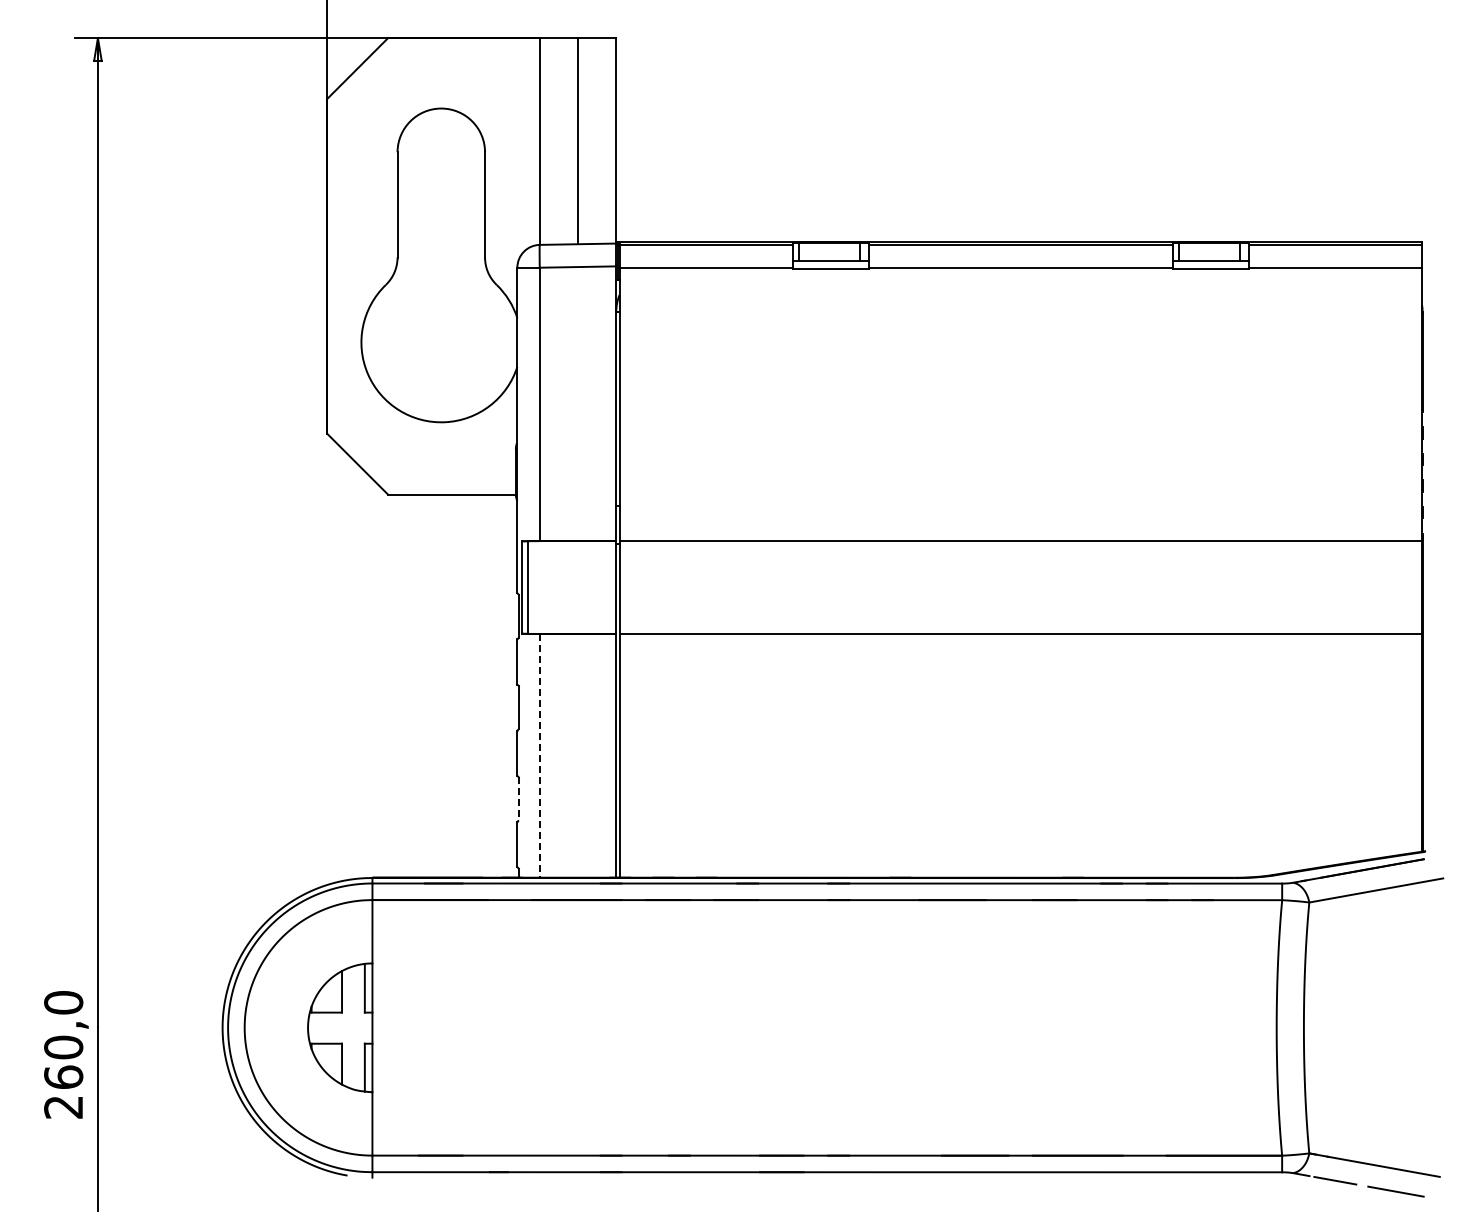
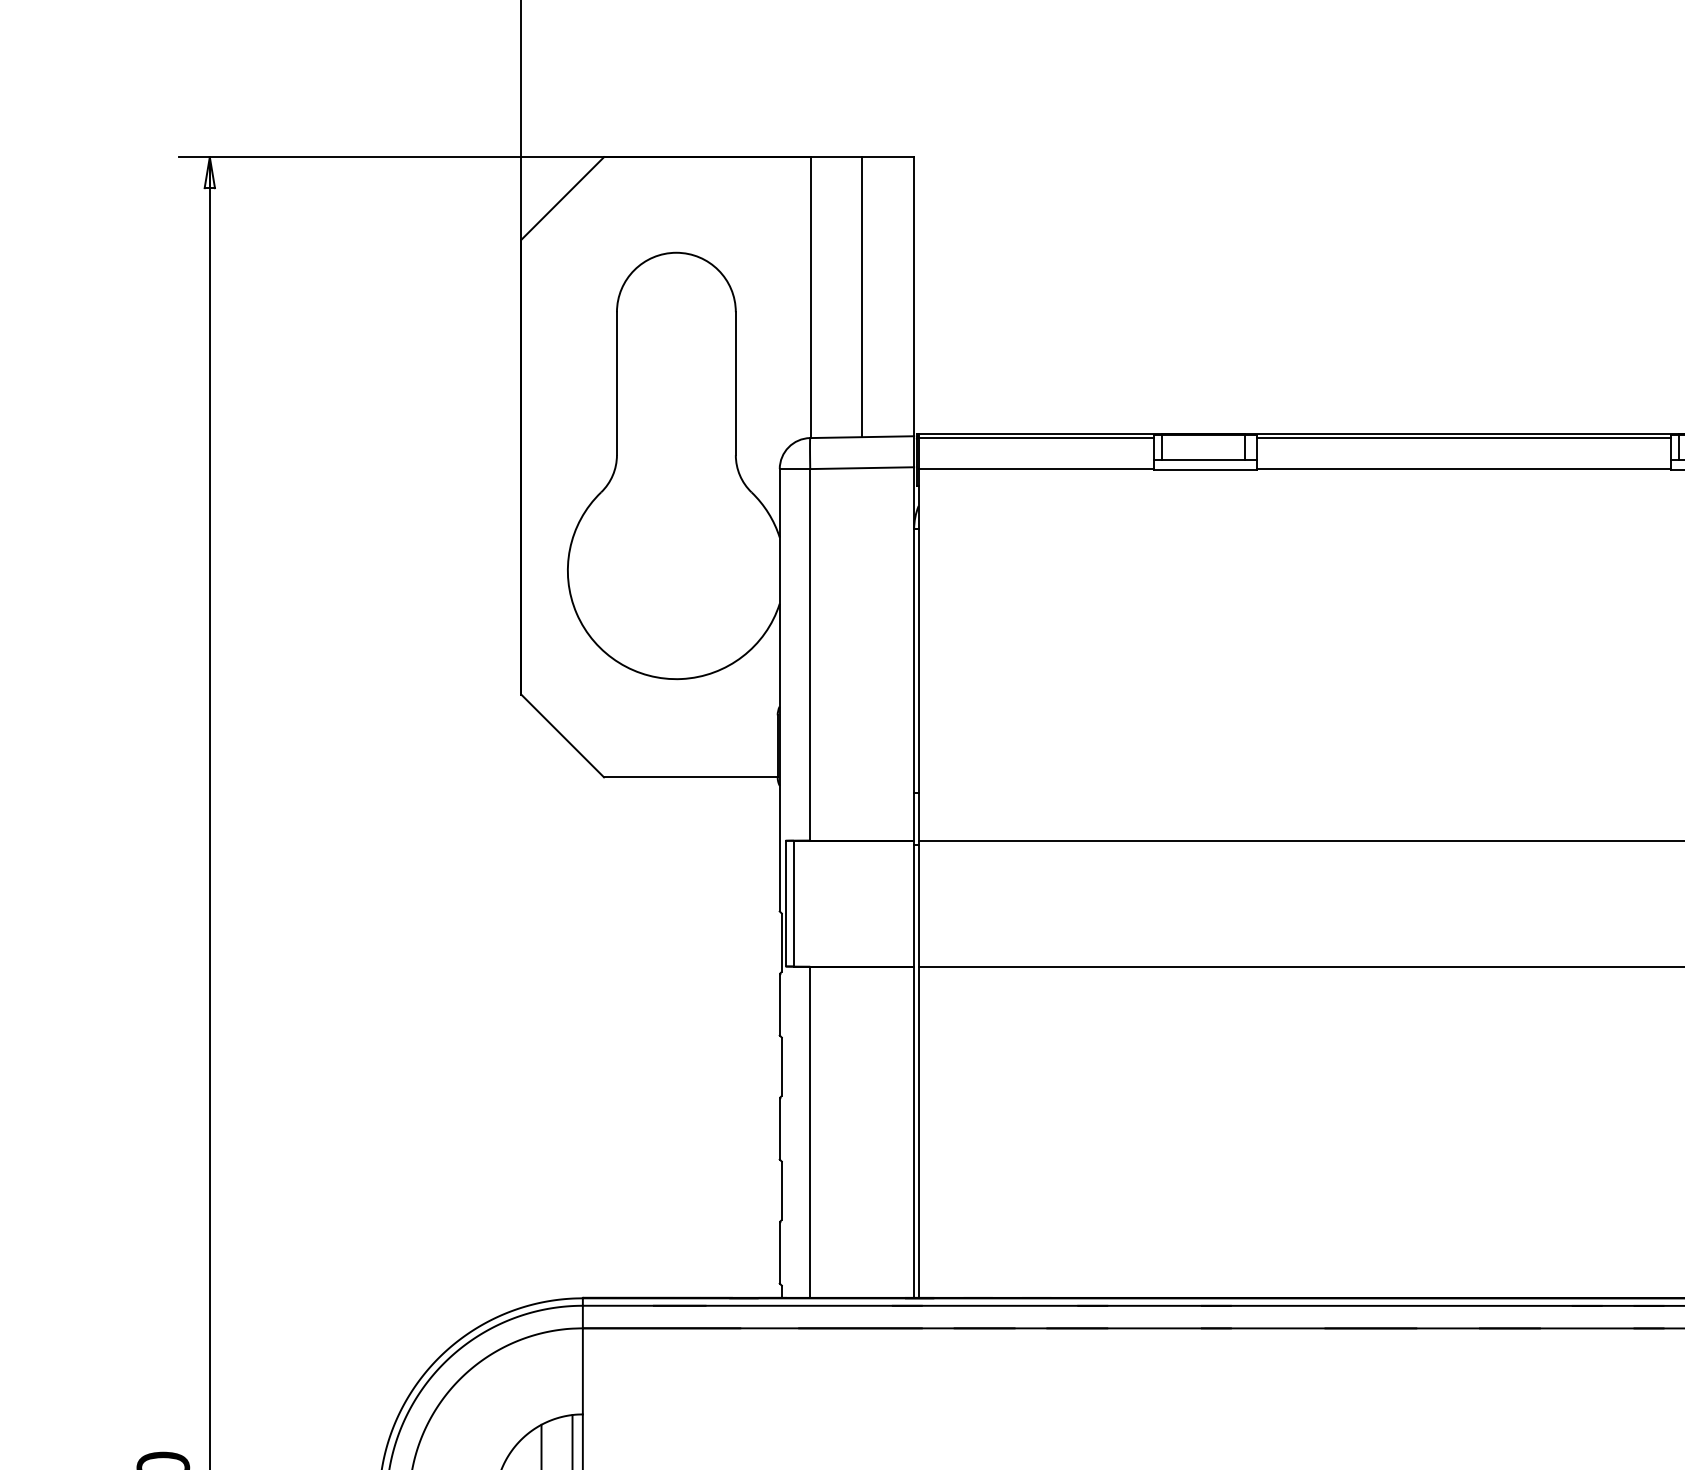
line: (539, 755) -> (809, 1131), dashed -> solid
line: (518, 799) -> (781, 1191), dashed -> solid

